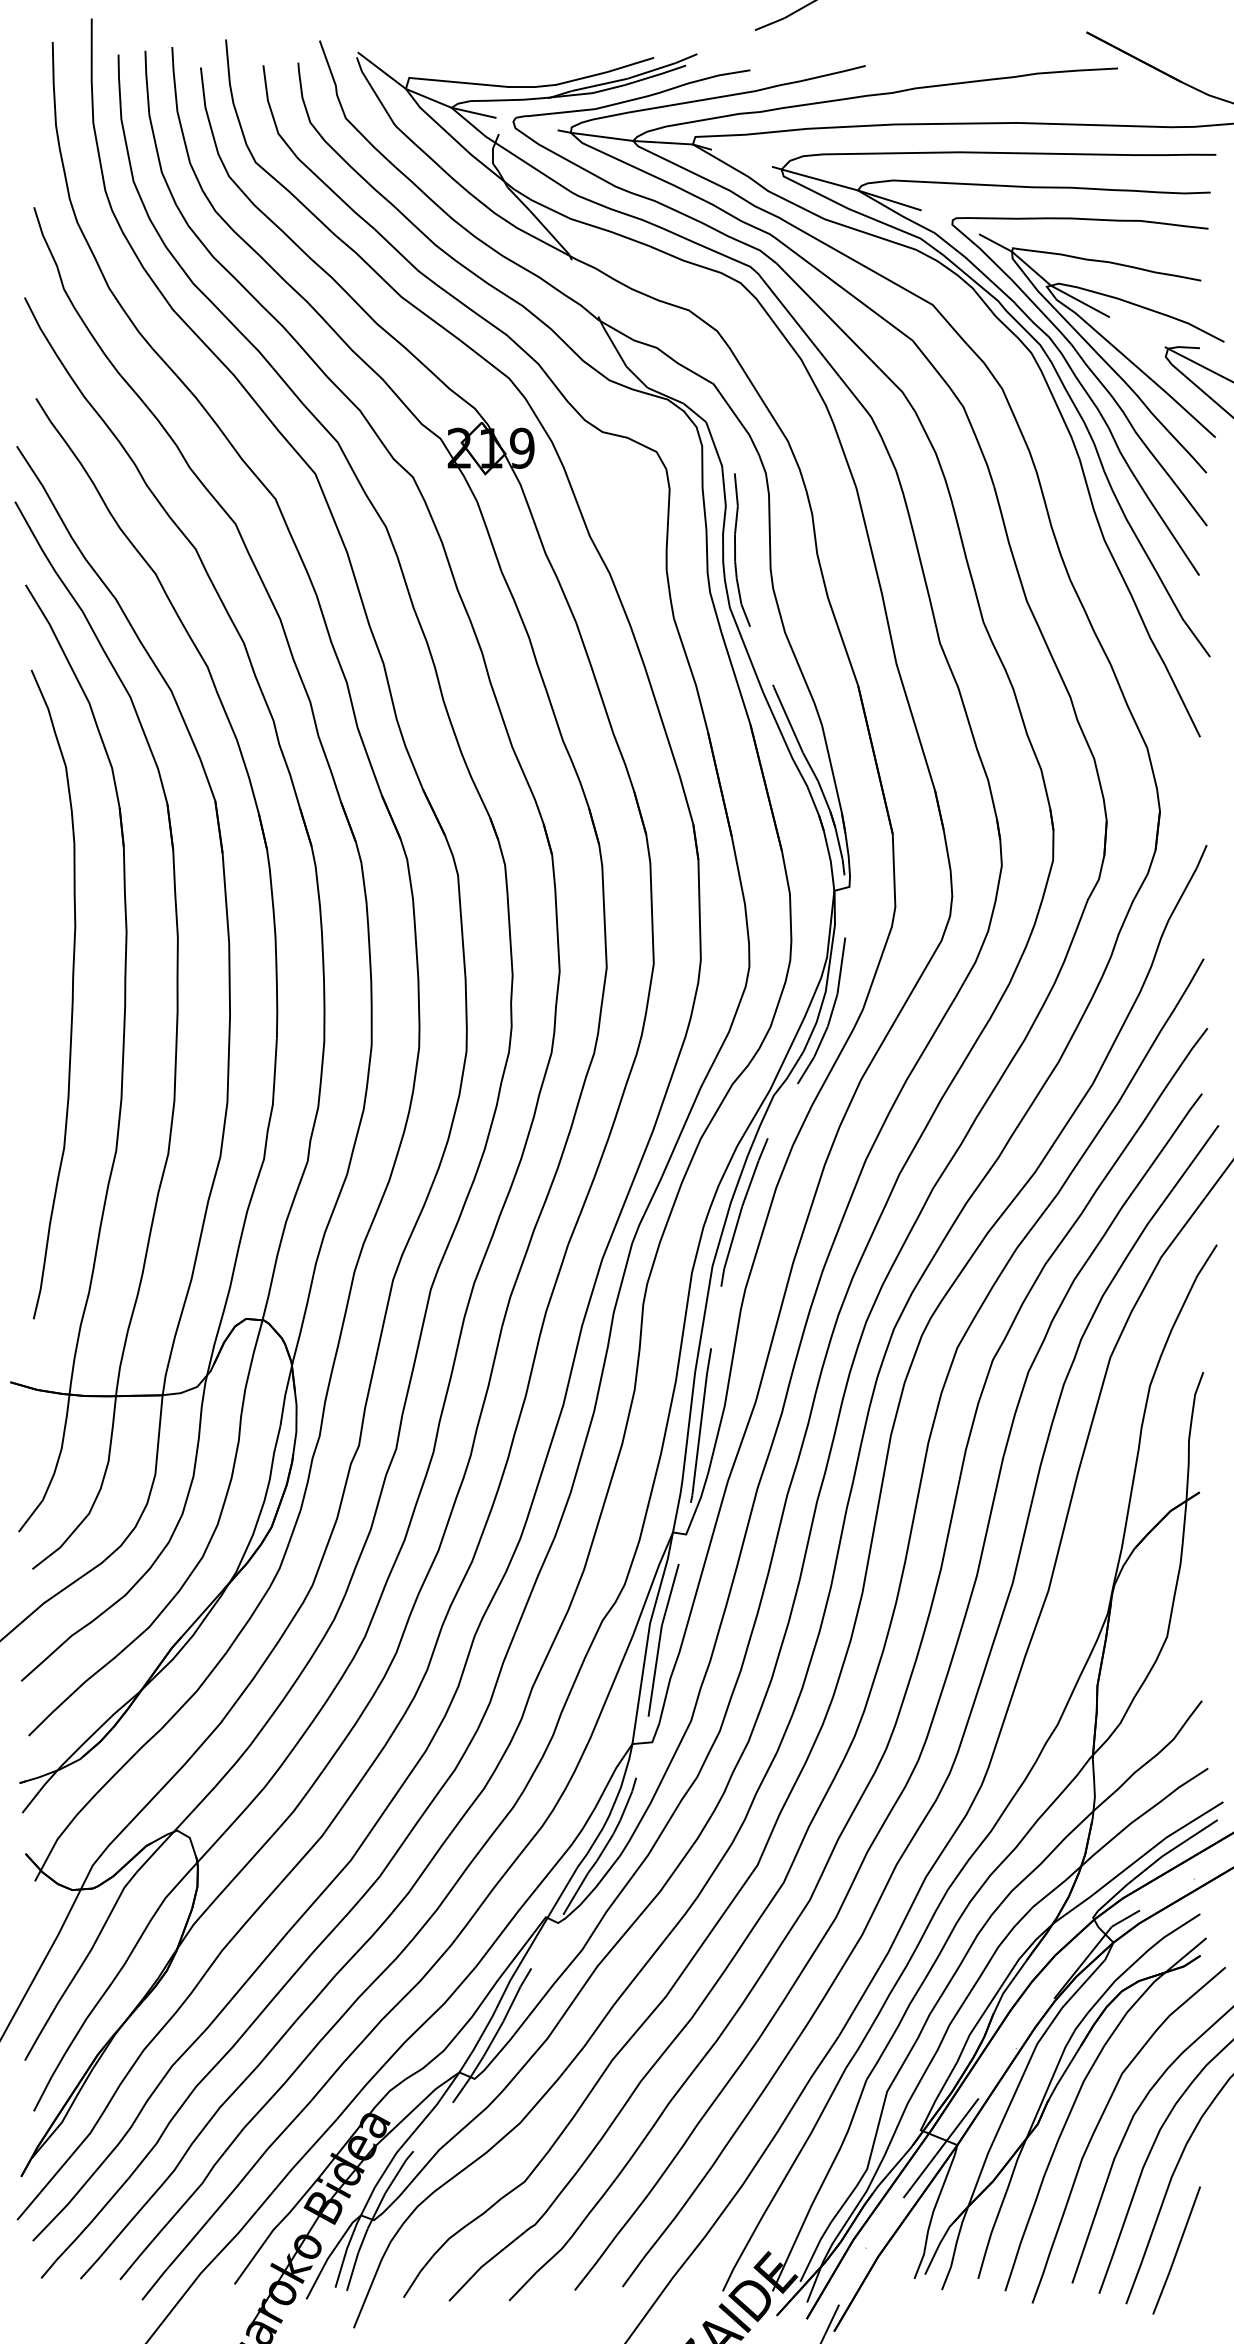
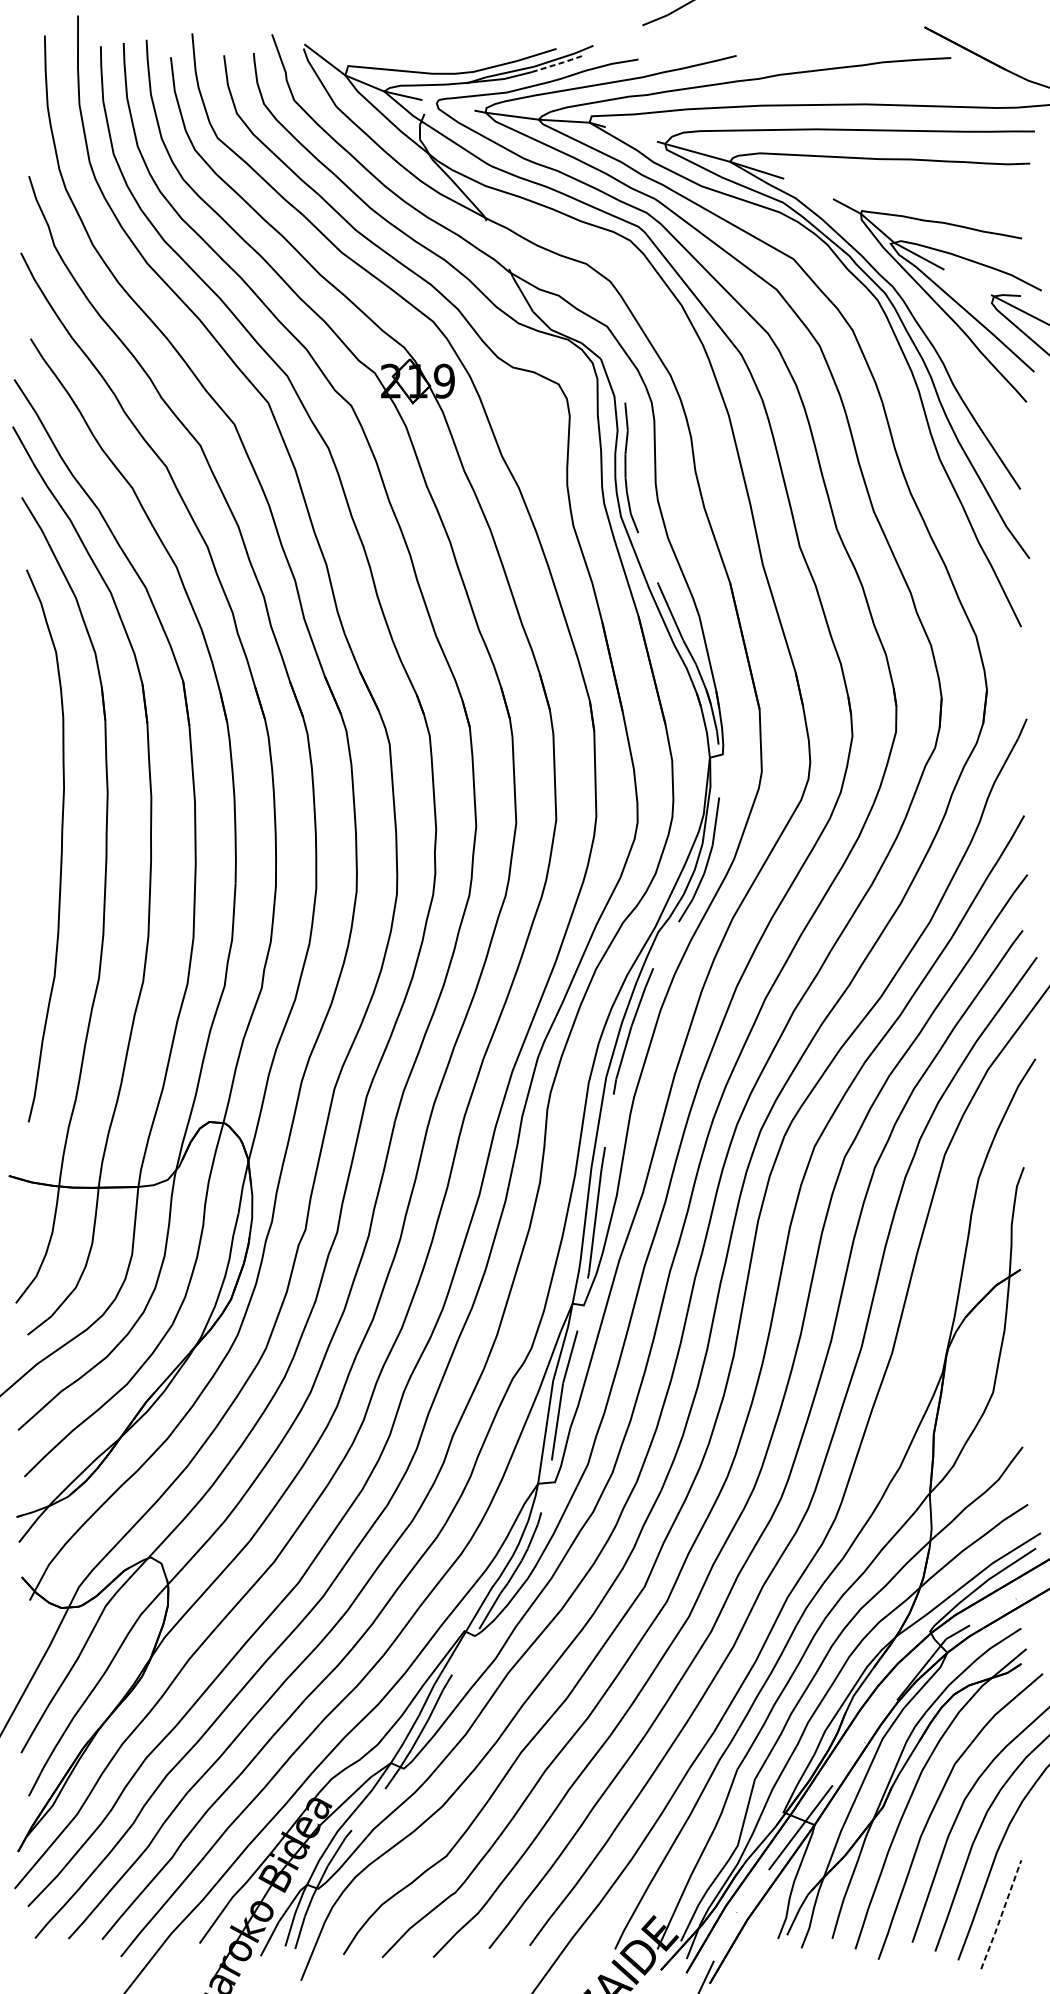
line: (656, 75) -> (558, 63), solid -> dashed
curve: (1085, 365) -> (923, 310), removed
line: (1177, 2250) -> (1001, 1914), solid -> dashed

